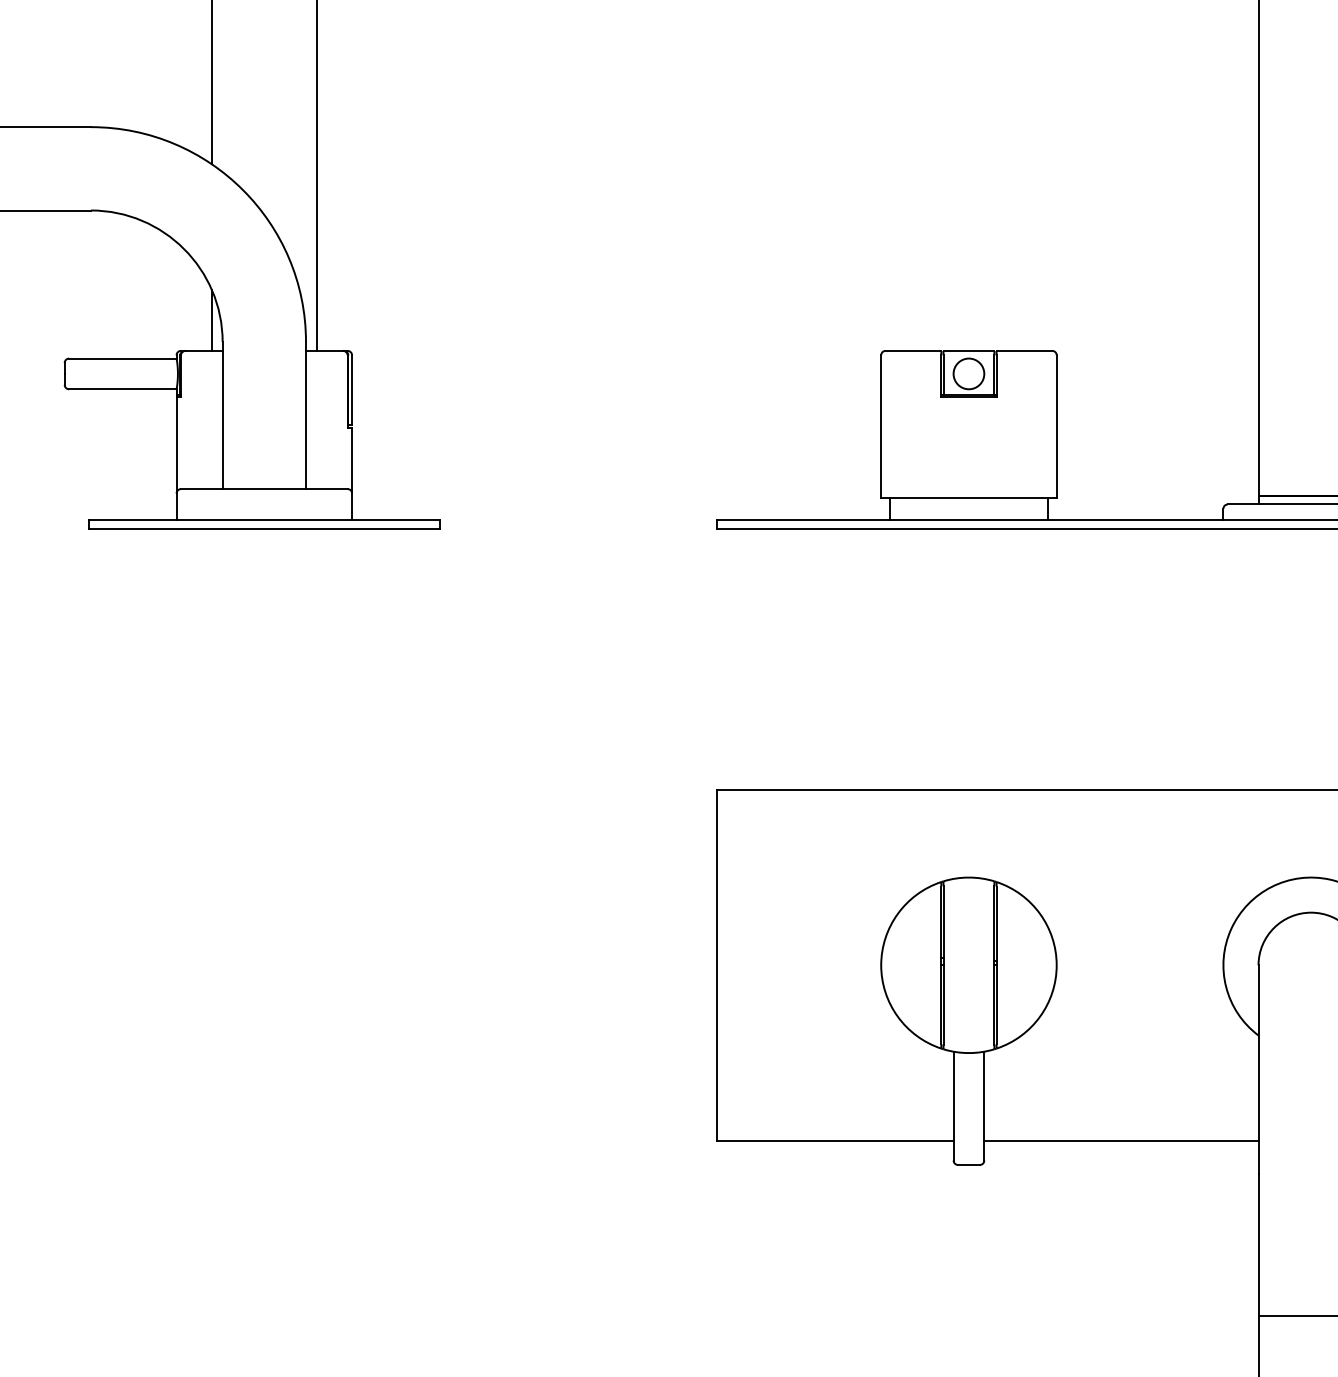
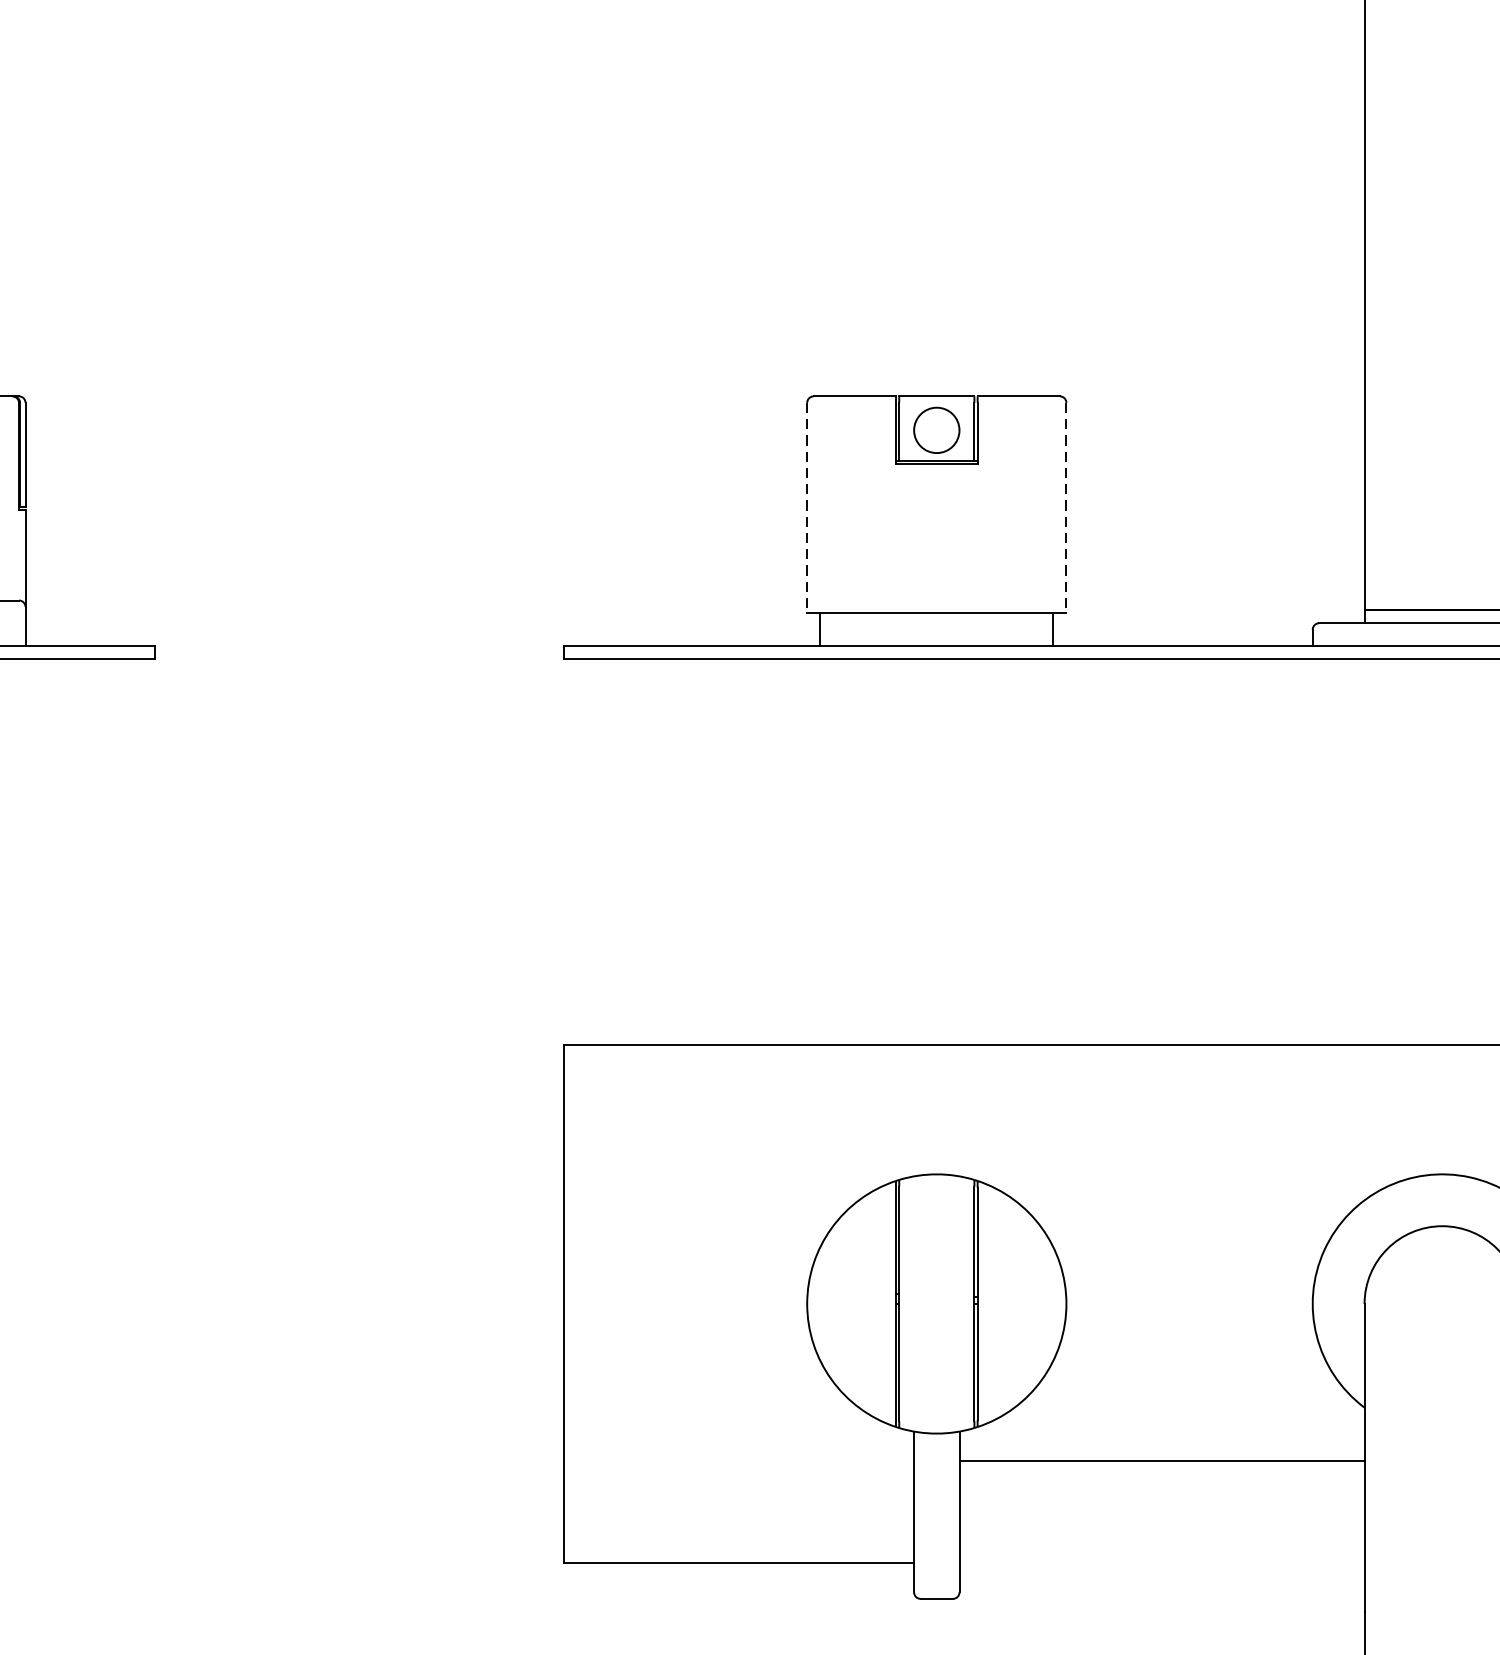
line: (881, 427) -> (807, 509), solid -> dashed
line: (1056, 427) -> (1066, 509), solid -> dashed
line: (1121, 1140) -> (1162, 1460), moved

